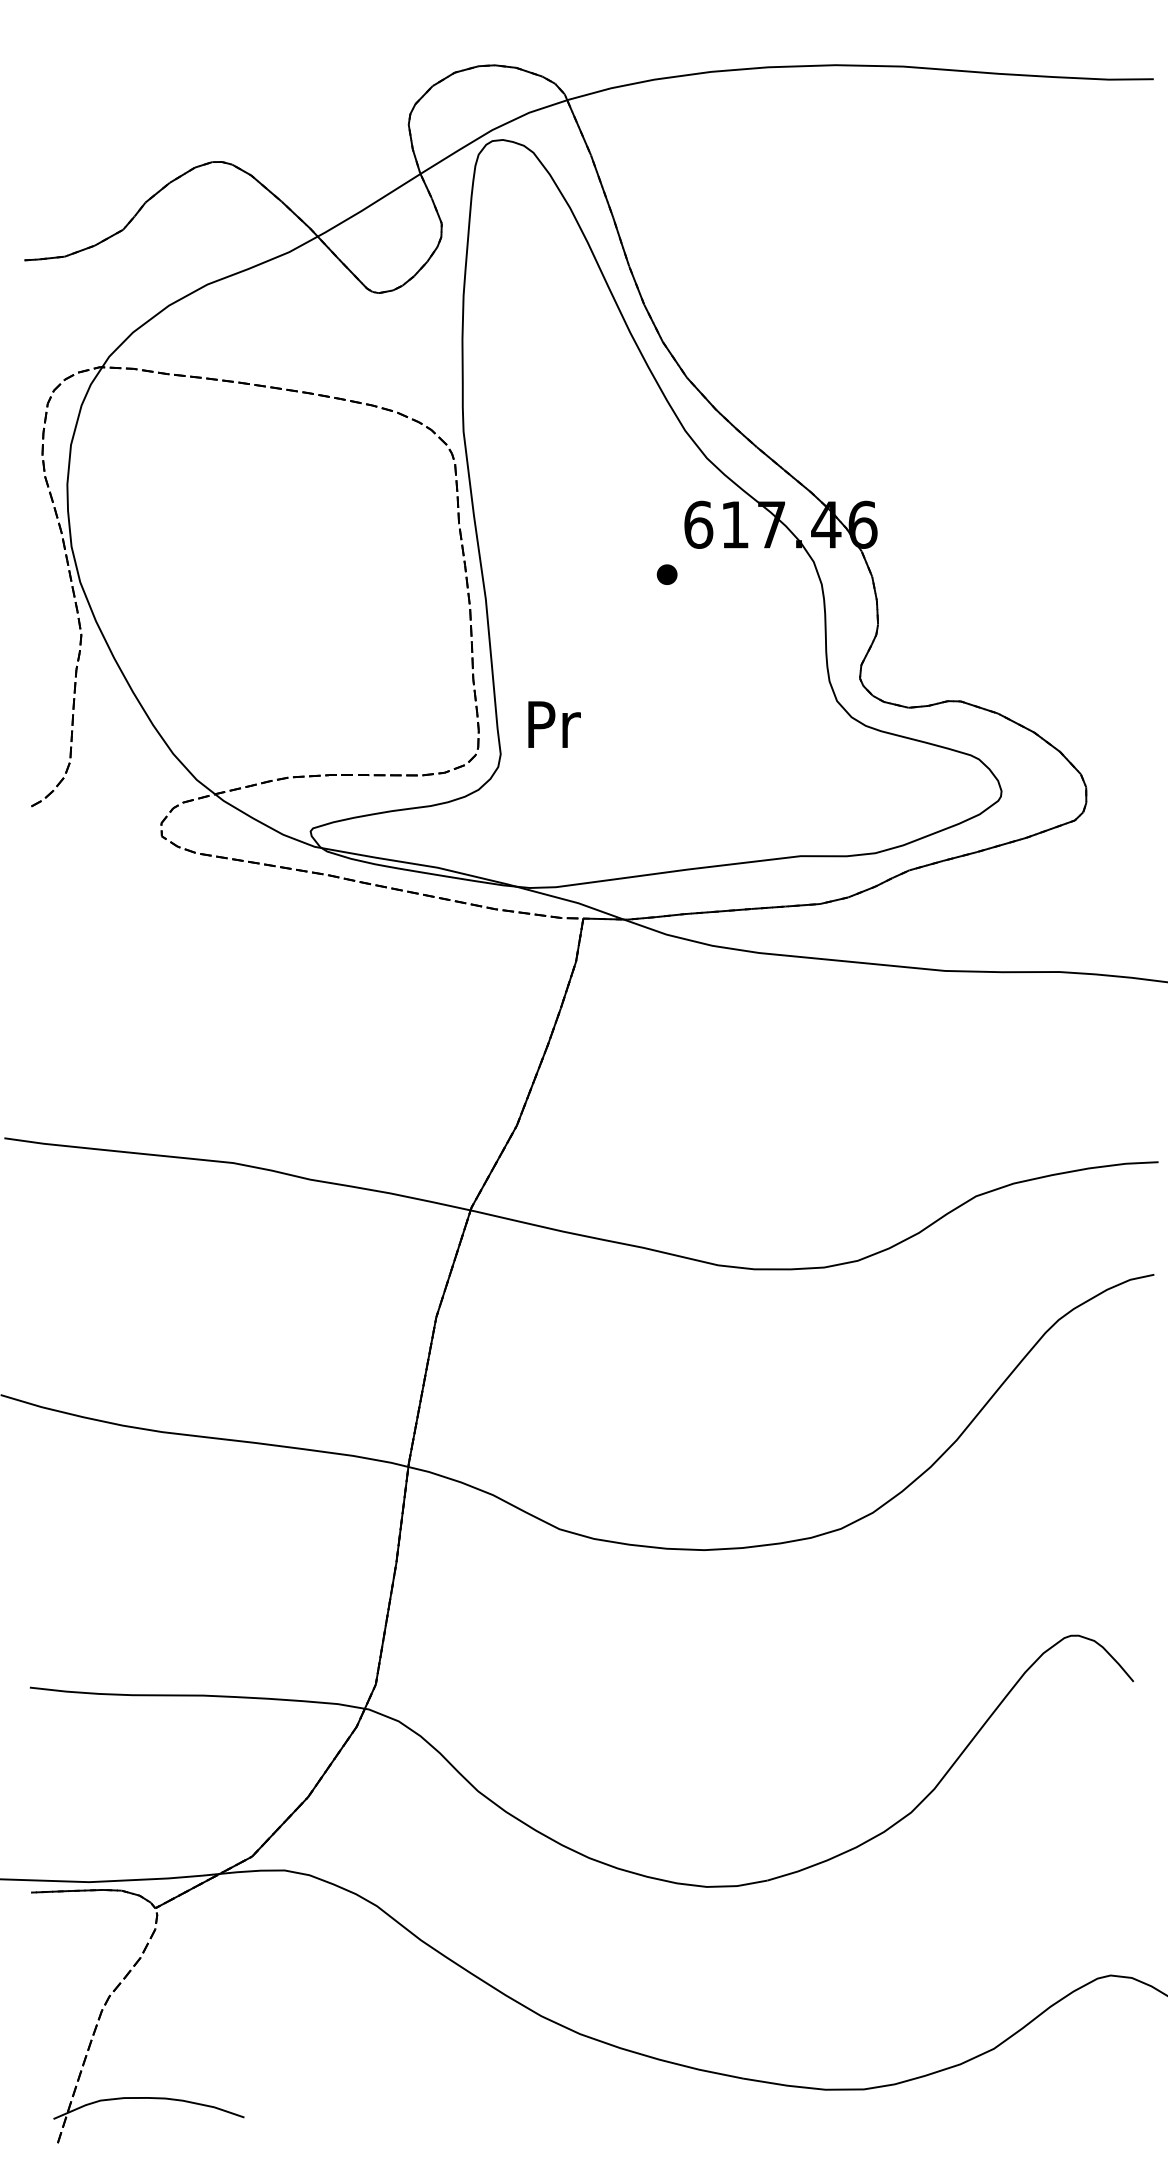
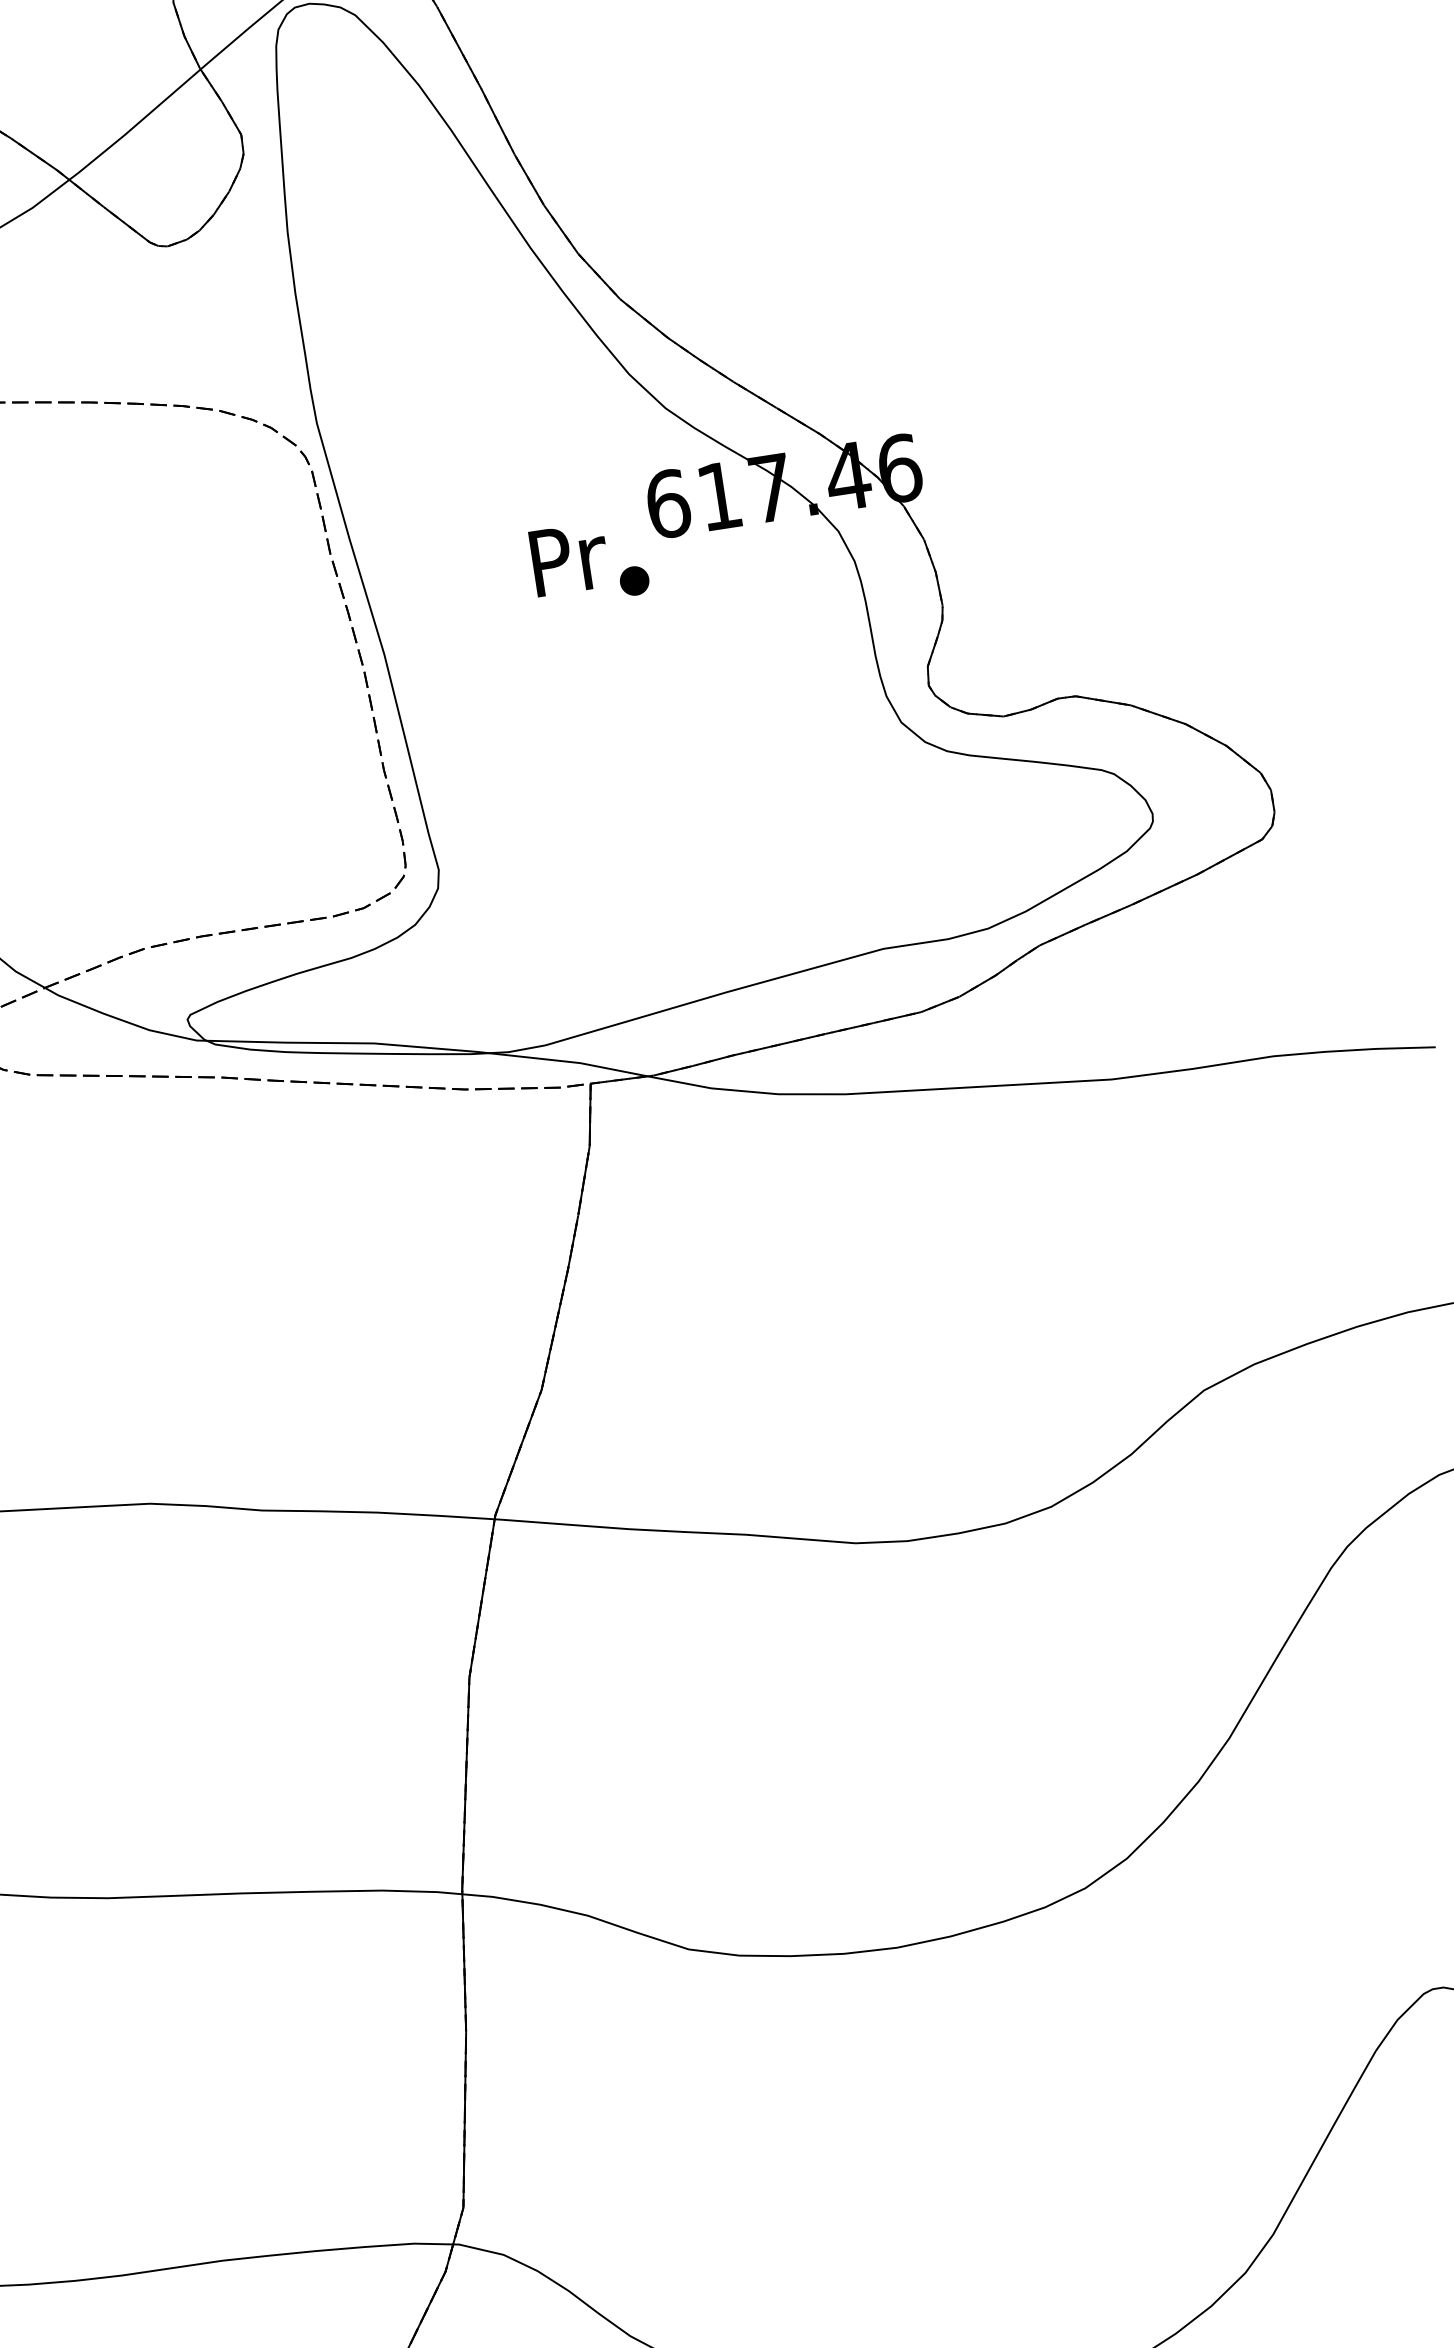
text: (554, 724) -> (569, 558), moved

